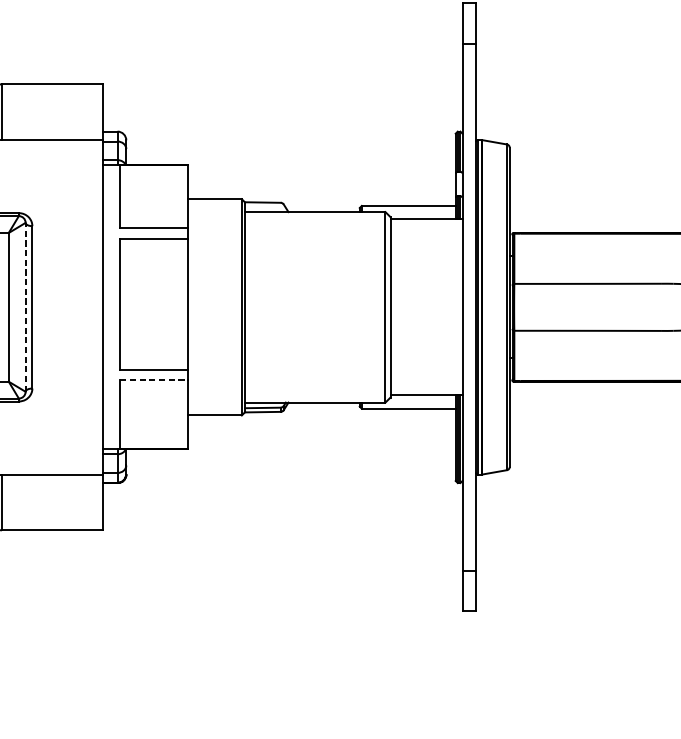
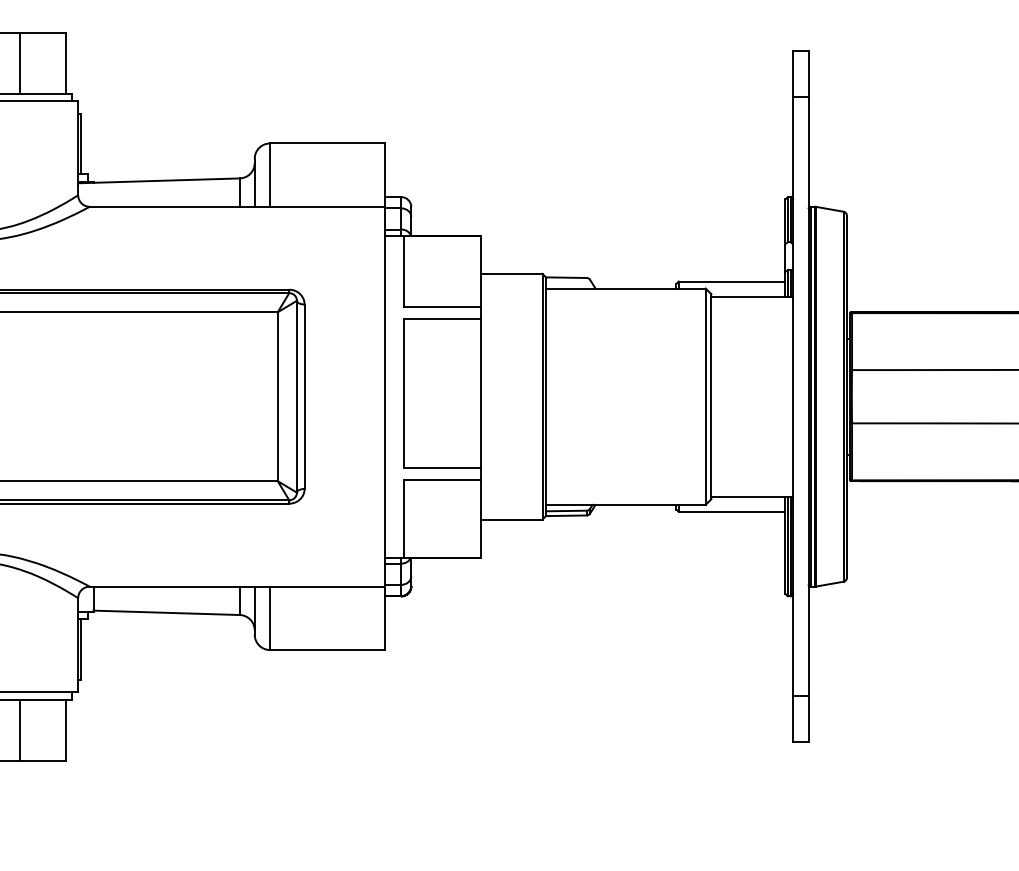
line: (25, 307) -> (296, 396), dashed -> solid
line: (154, 380) -> (443, 479), dashed -> solid

